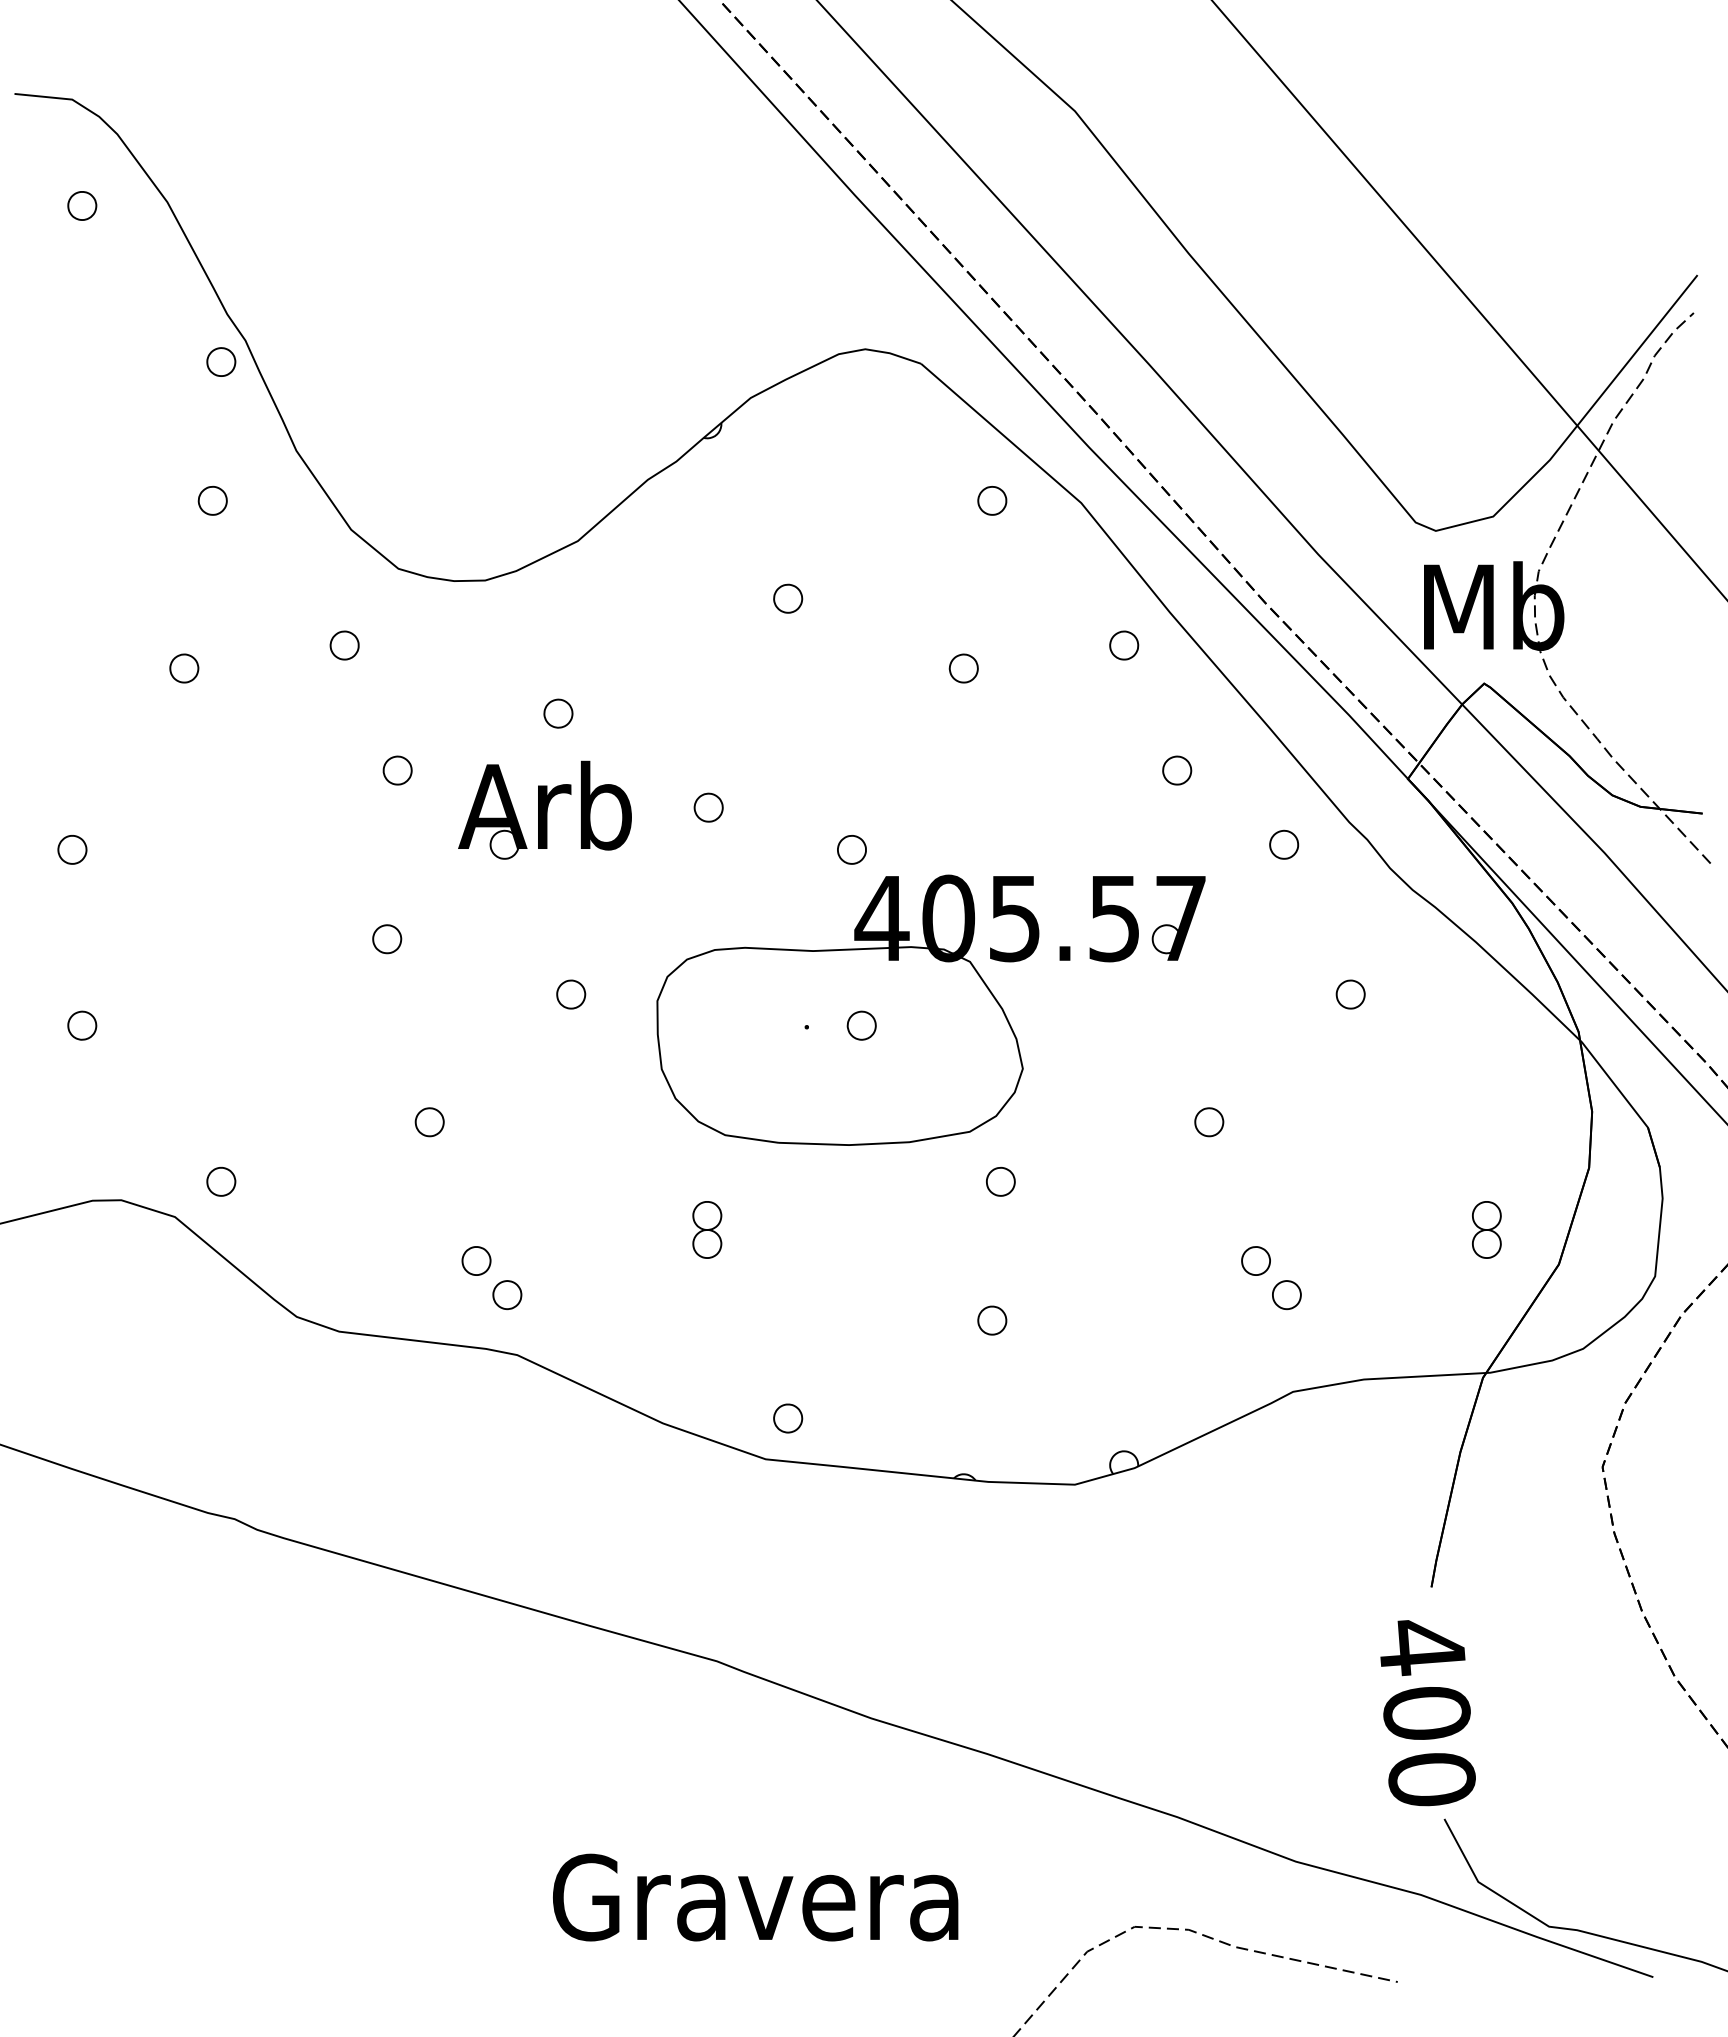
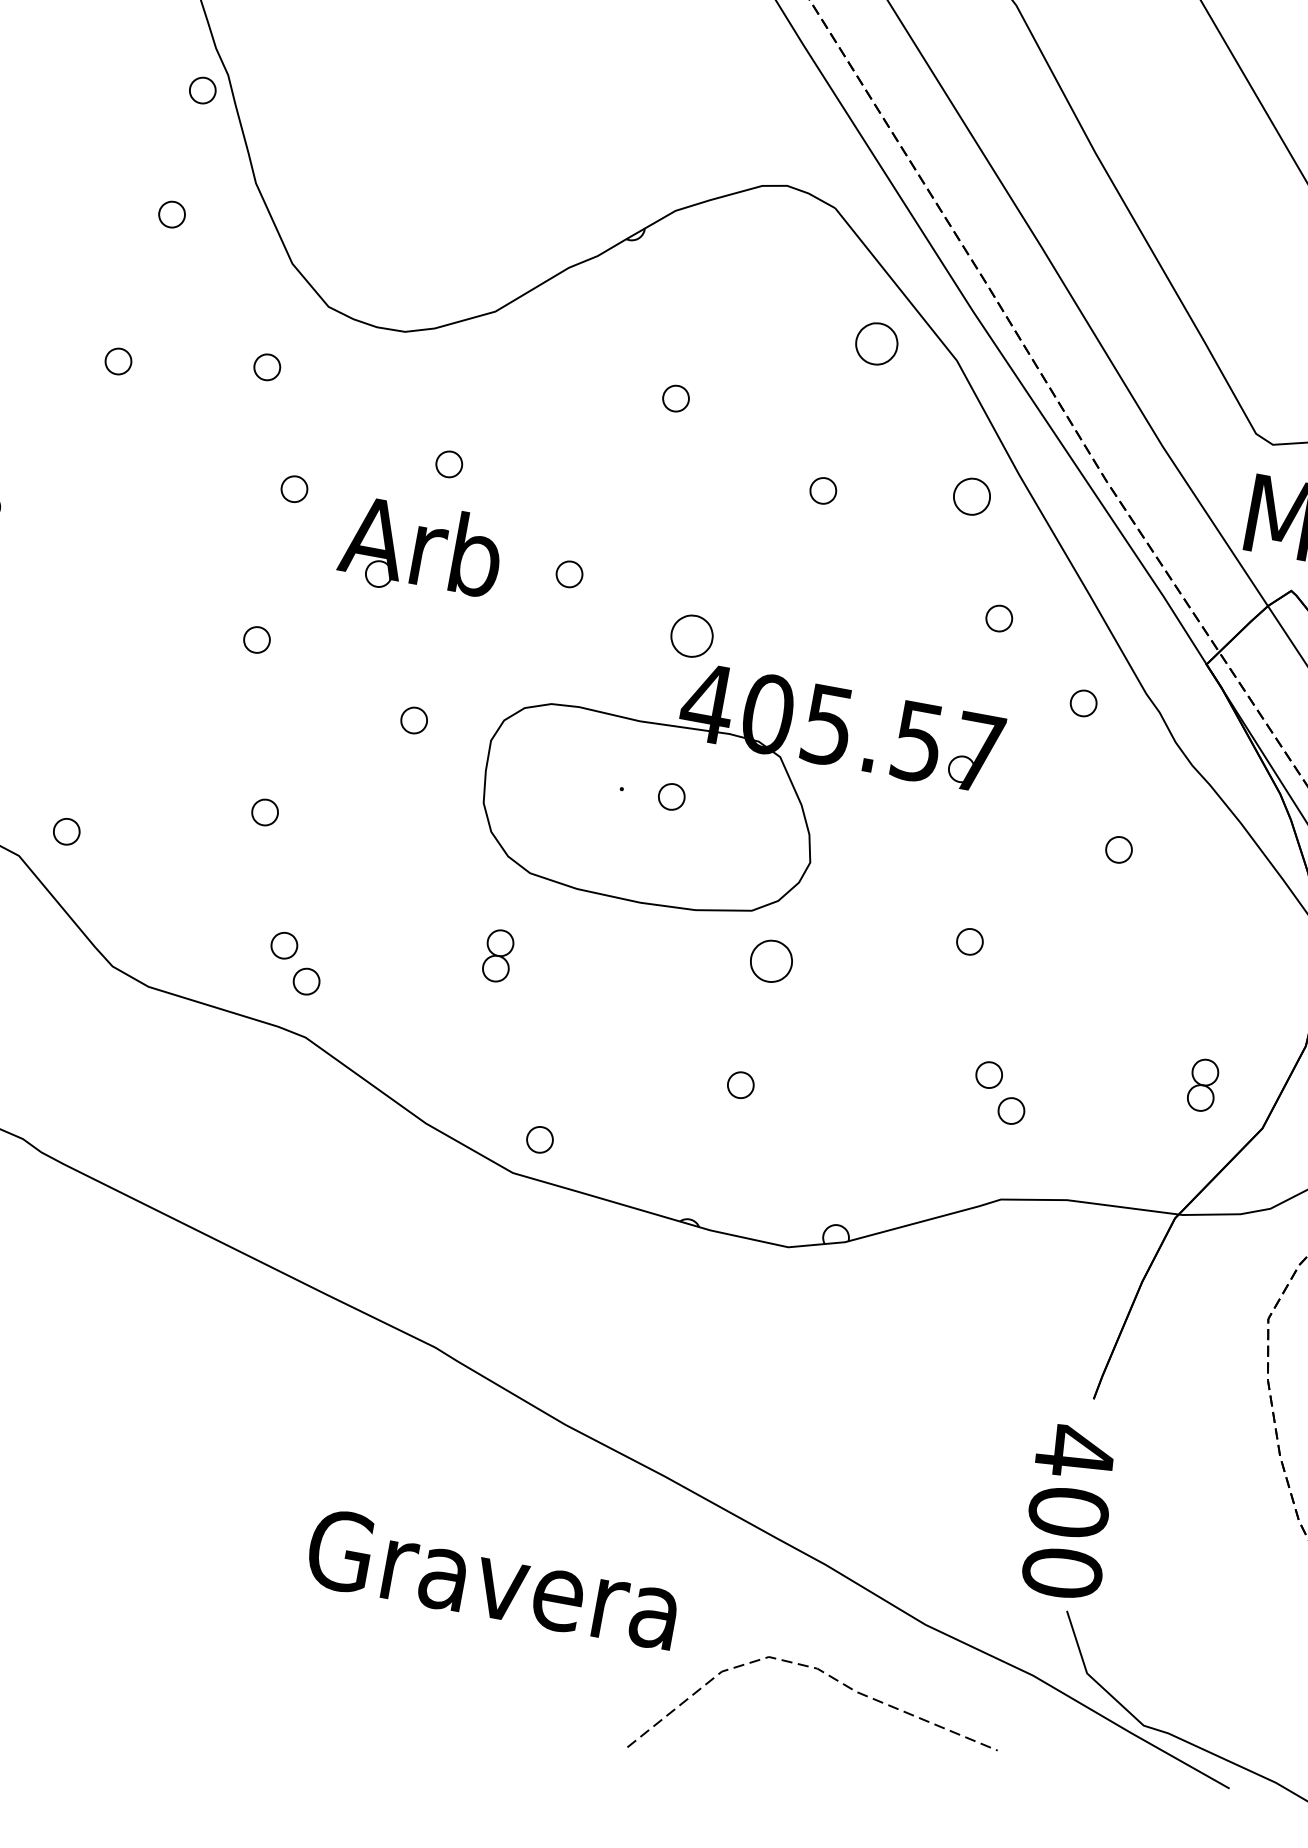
part: (992, 500) -> (877, 343), size x1.6
part: (1124, 645) -> (972, 496), size x1.4
part: (851, 849) -> (691, 635), size x1.6
part: (1000, 1181) -> (771, 960), size x1.6
text: (755, 1897) -> (493, 1578), moved

